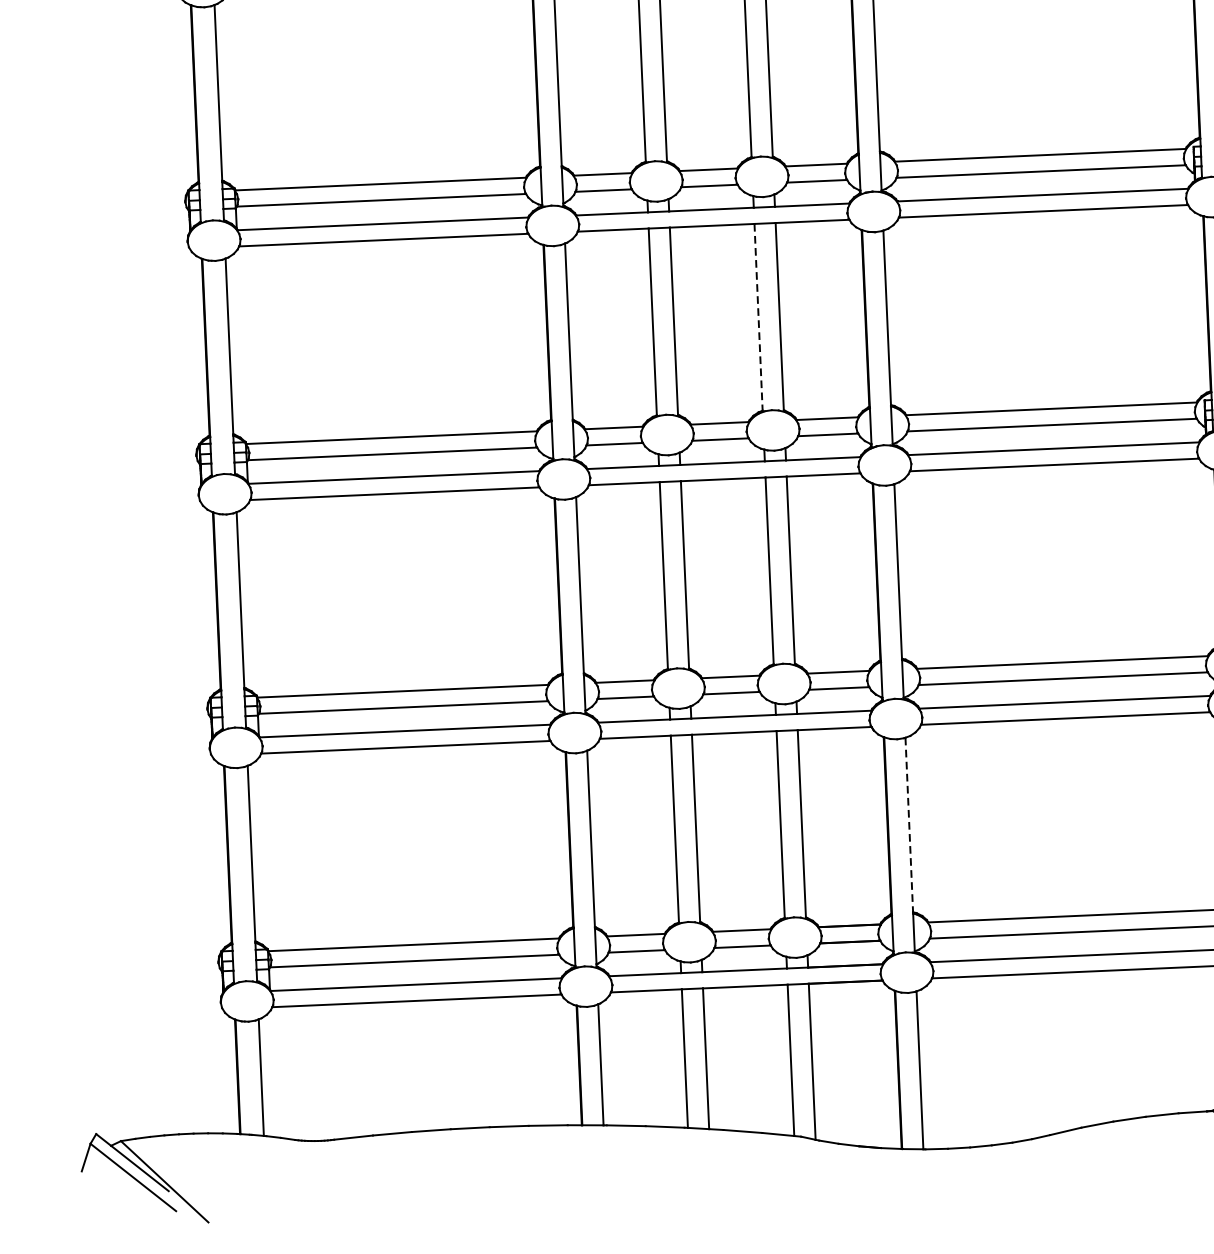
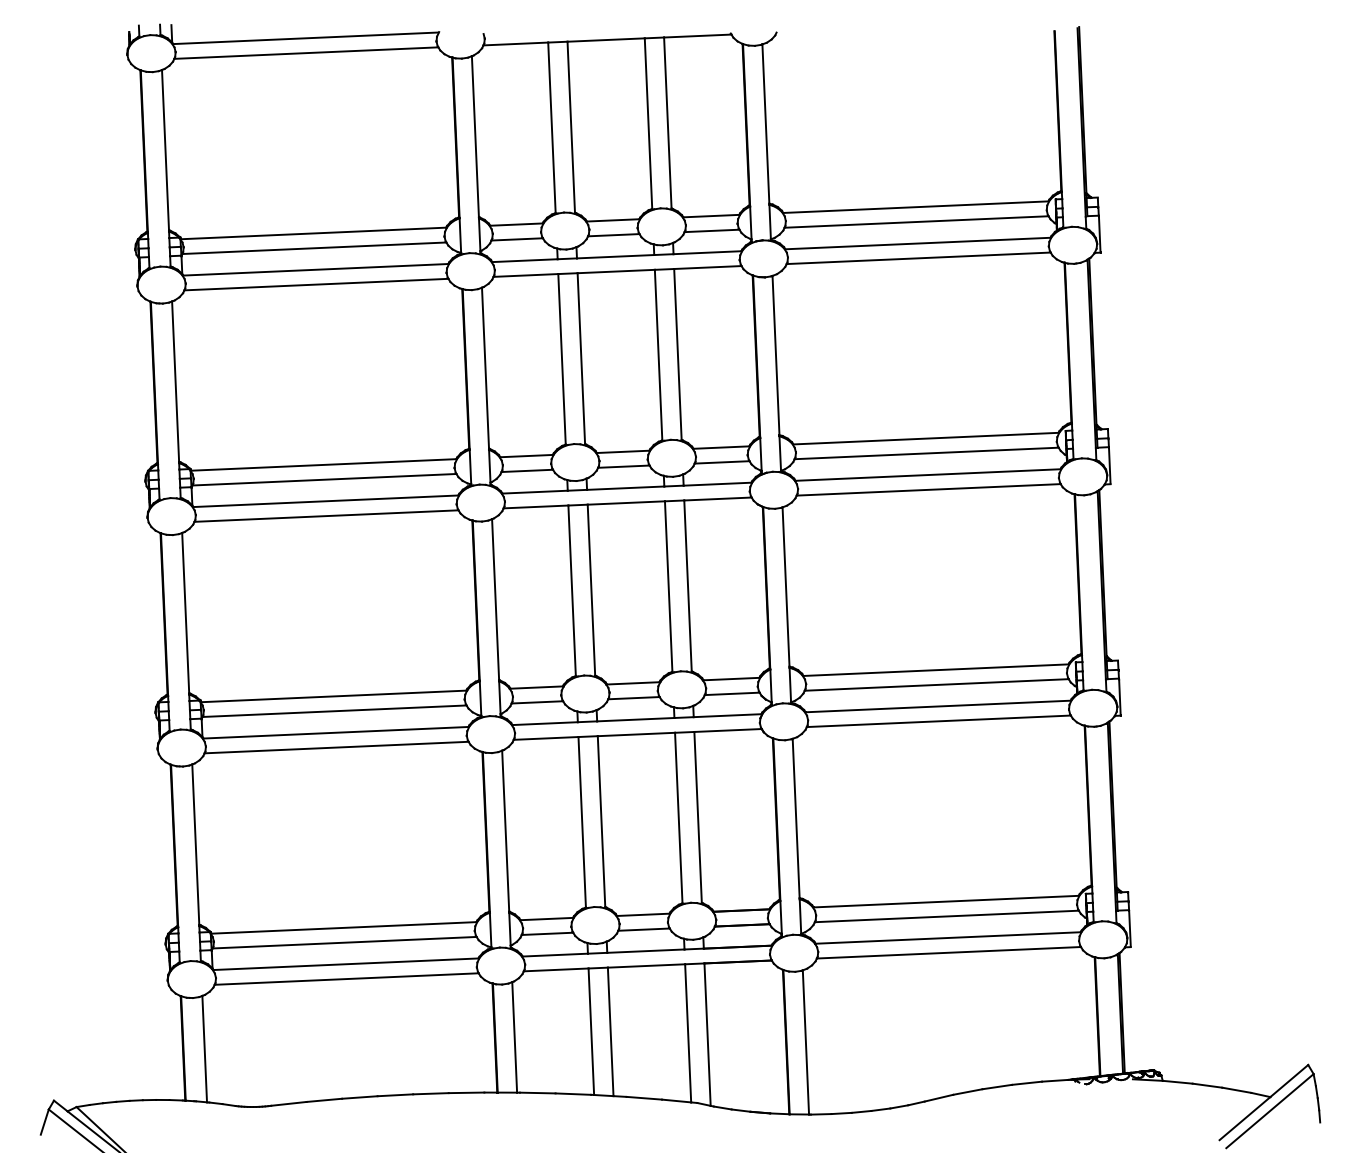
line: (758, 317) -> (658, 355), dashed -> solid
line: (909, 825) -> (796, 818), dashed -> solid

